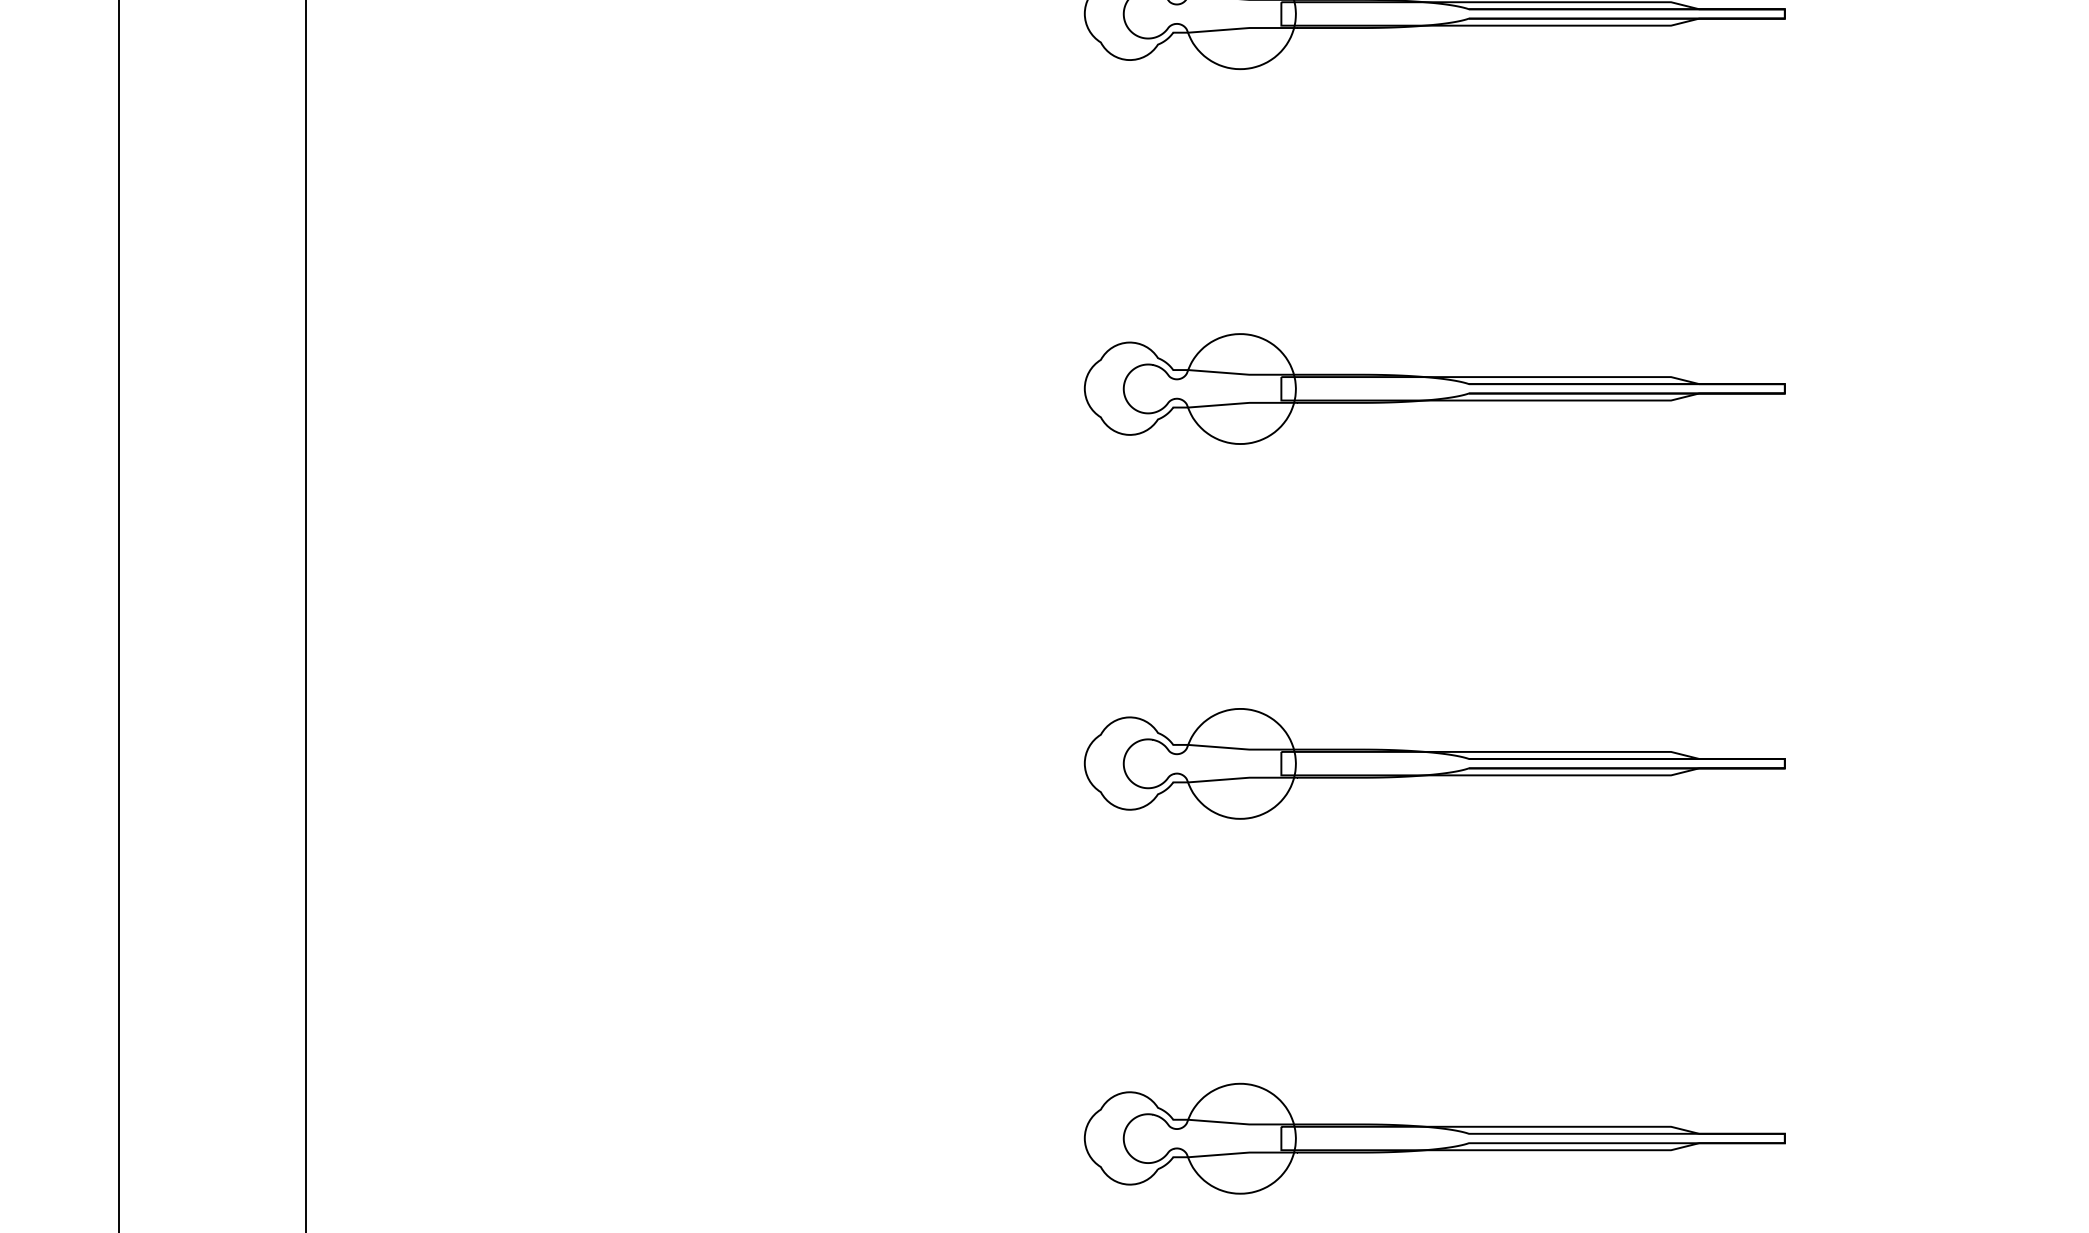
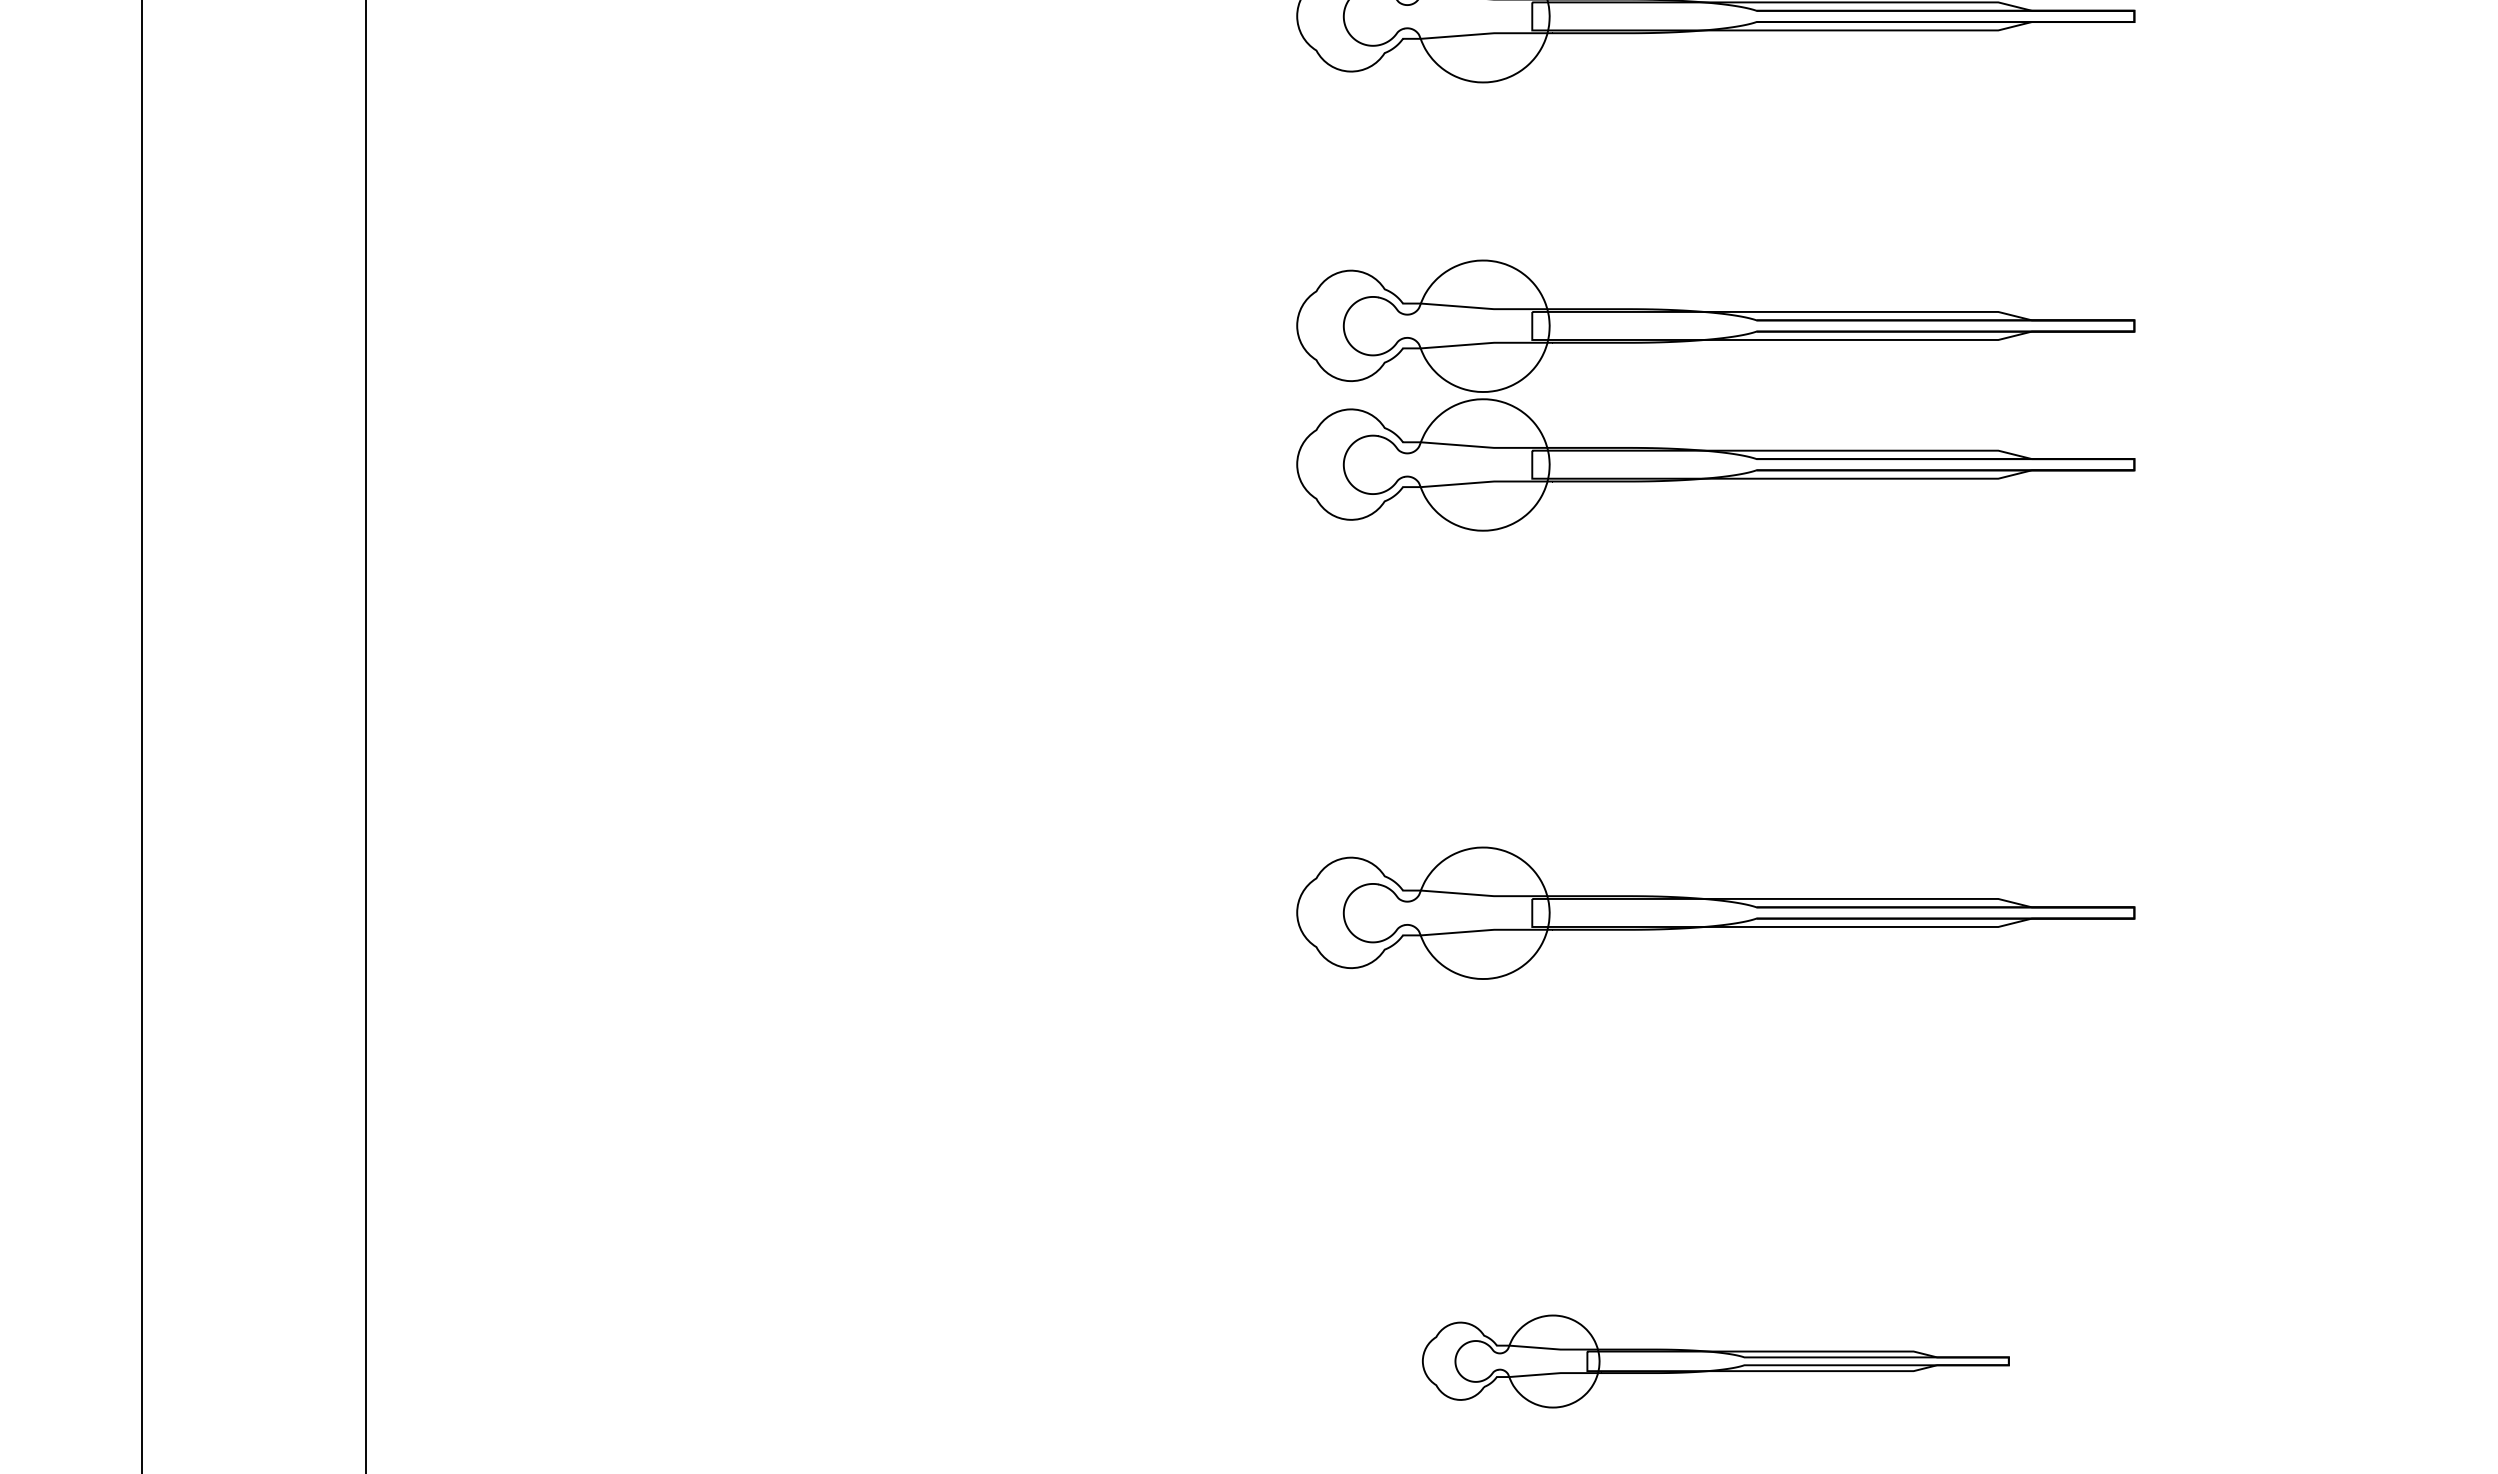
part: (1434, 272) -> (1715, 325), added
part: (1434, 1138) -> (1715, 1361), size x0.7

